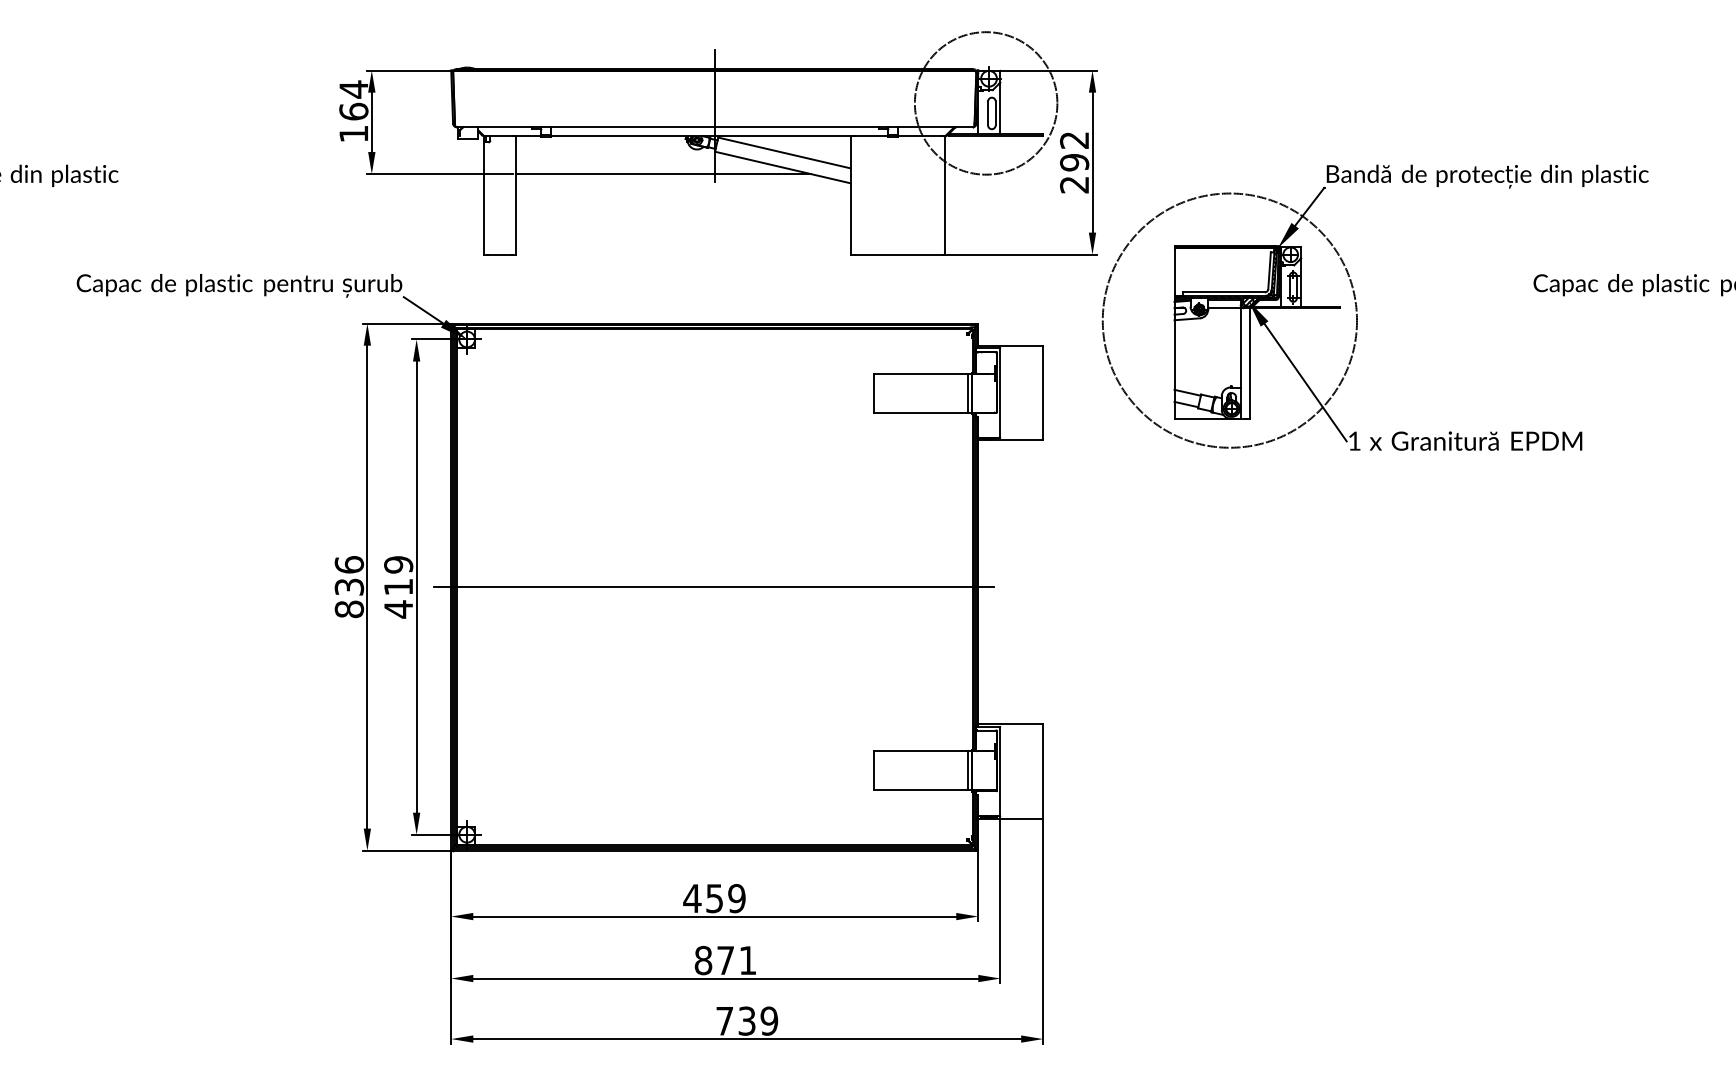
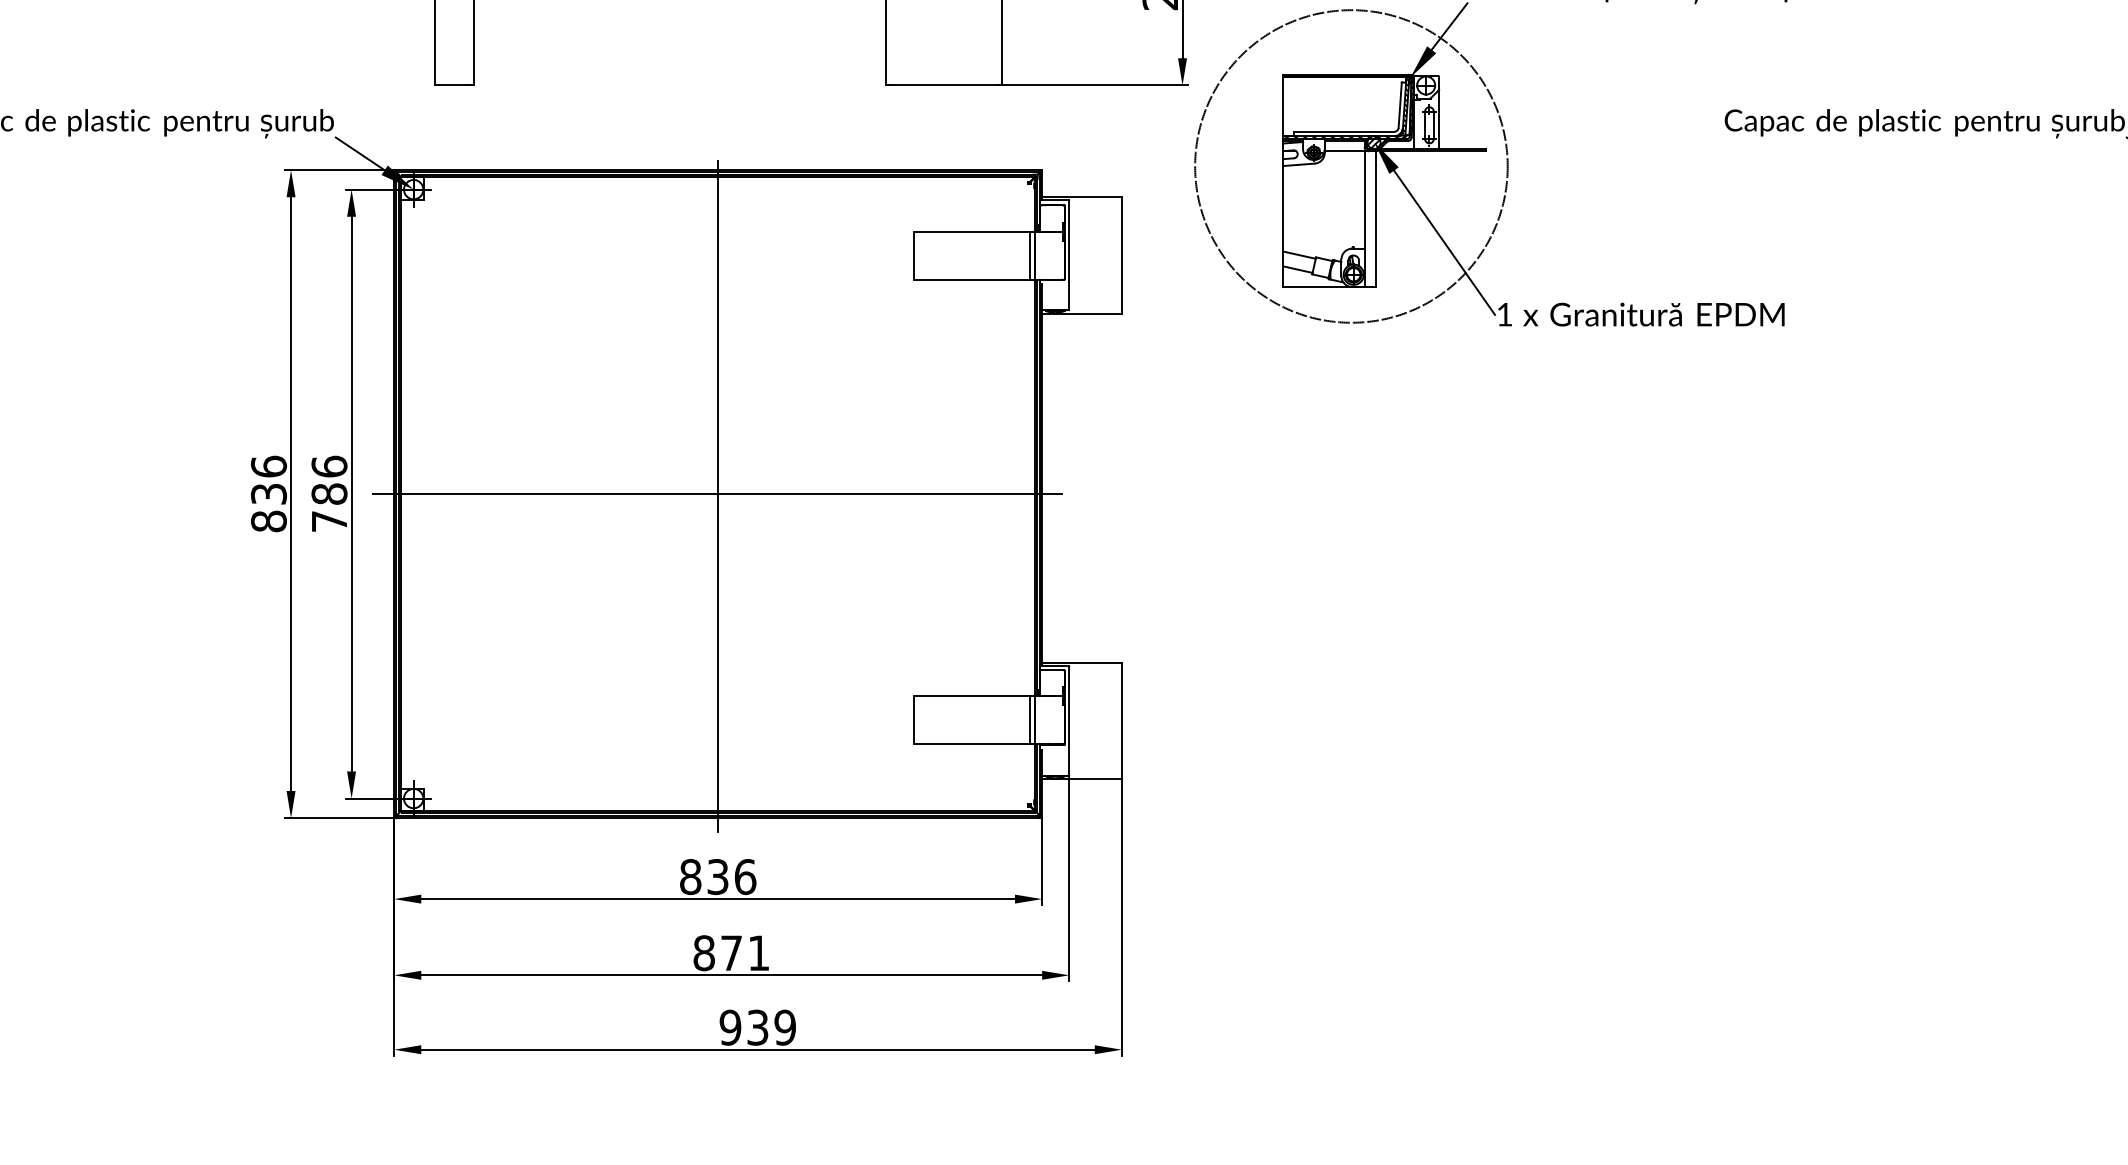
text: (398, 587) -> (329, 494), 419 -> 786
line: (714, 589) -> (717, 497), added
text: (714, 898) -> (717, 876), 459 -> 836
text: (724, 1020) -> (730, 1026), 739 -> 939

